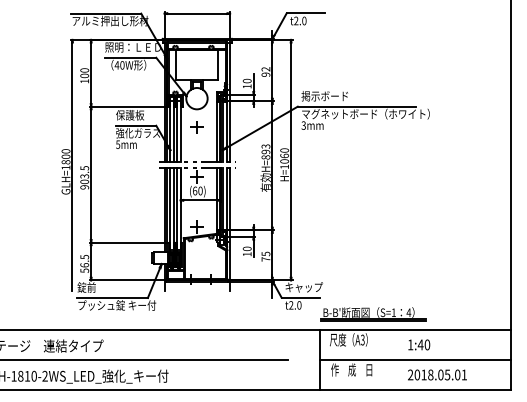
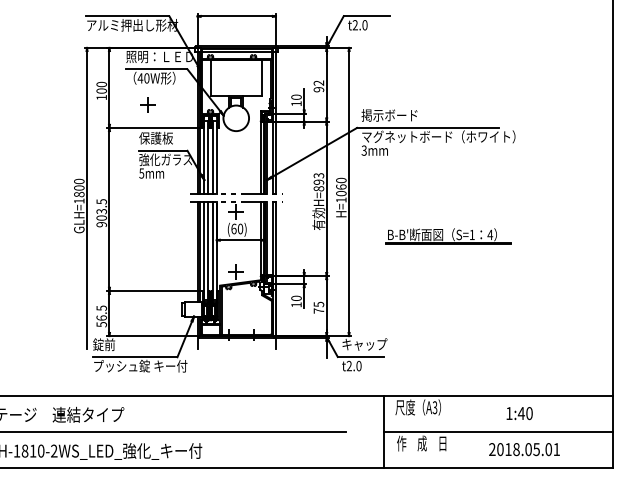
part: (196, 127) -> (147, 104), moved
part: (374, 314) -> (448, 236), moved
text: (419, 344) -> (519, 413), moved

